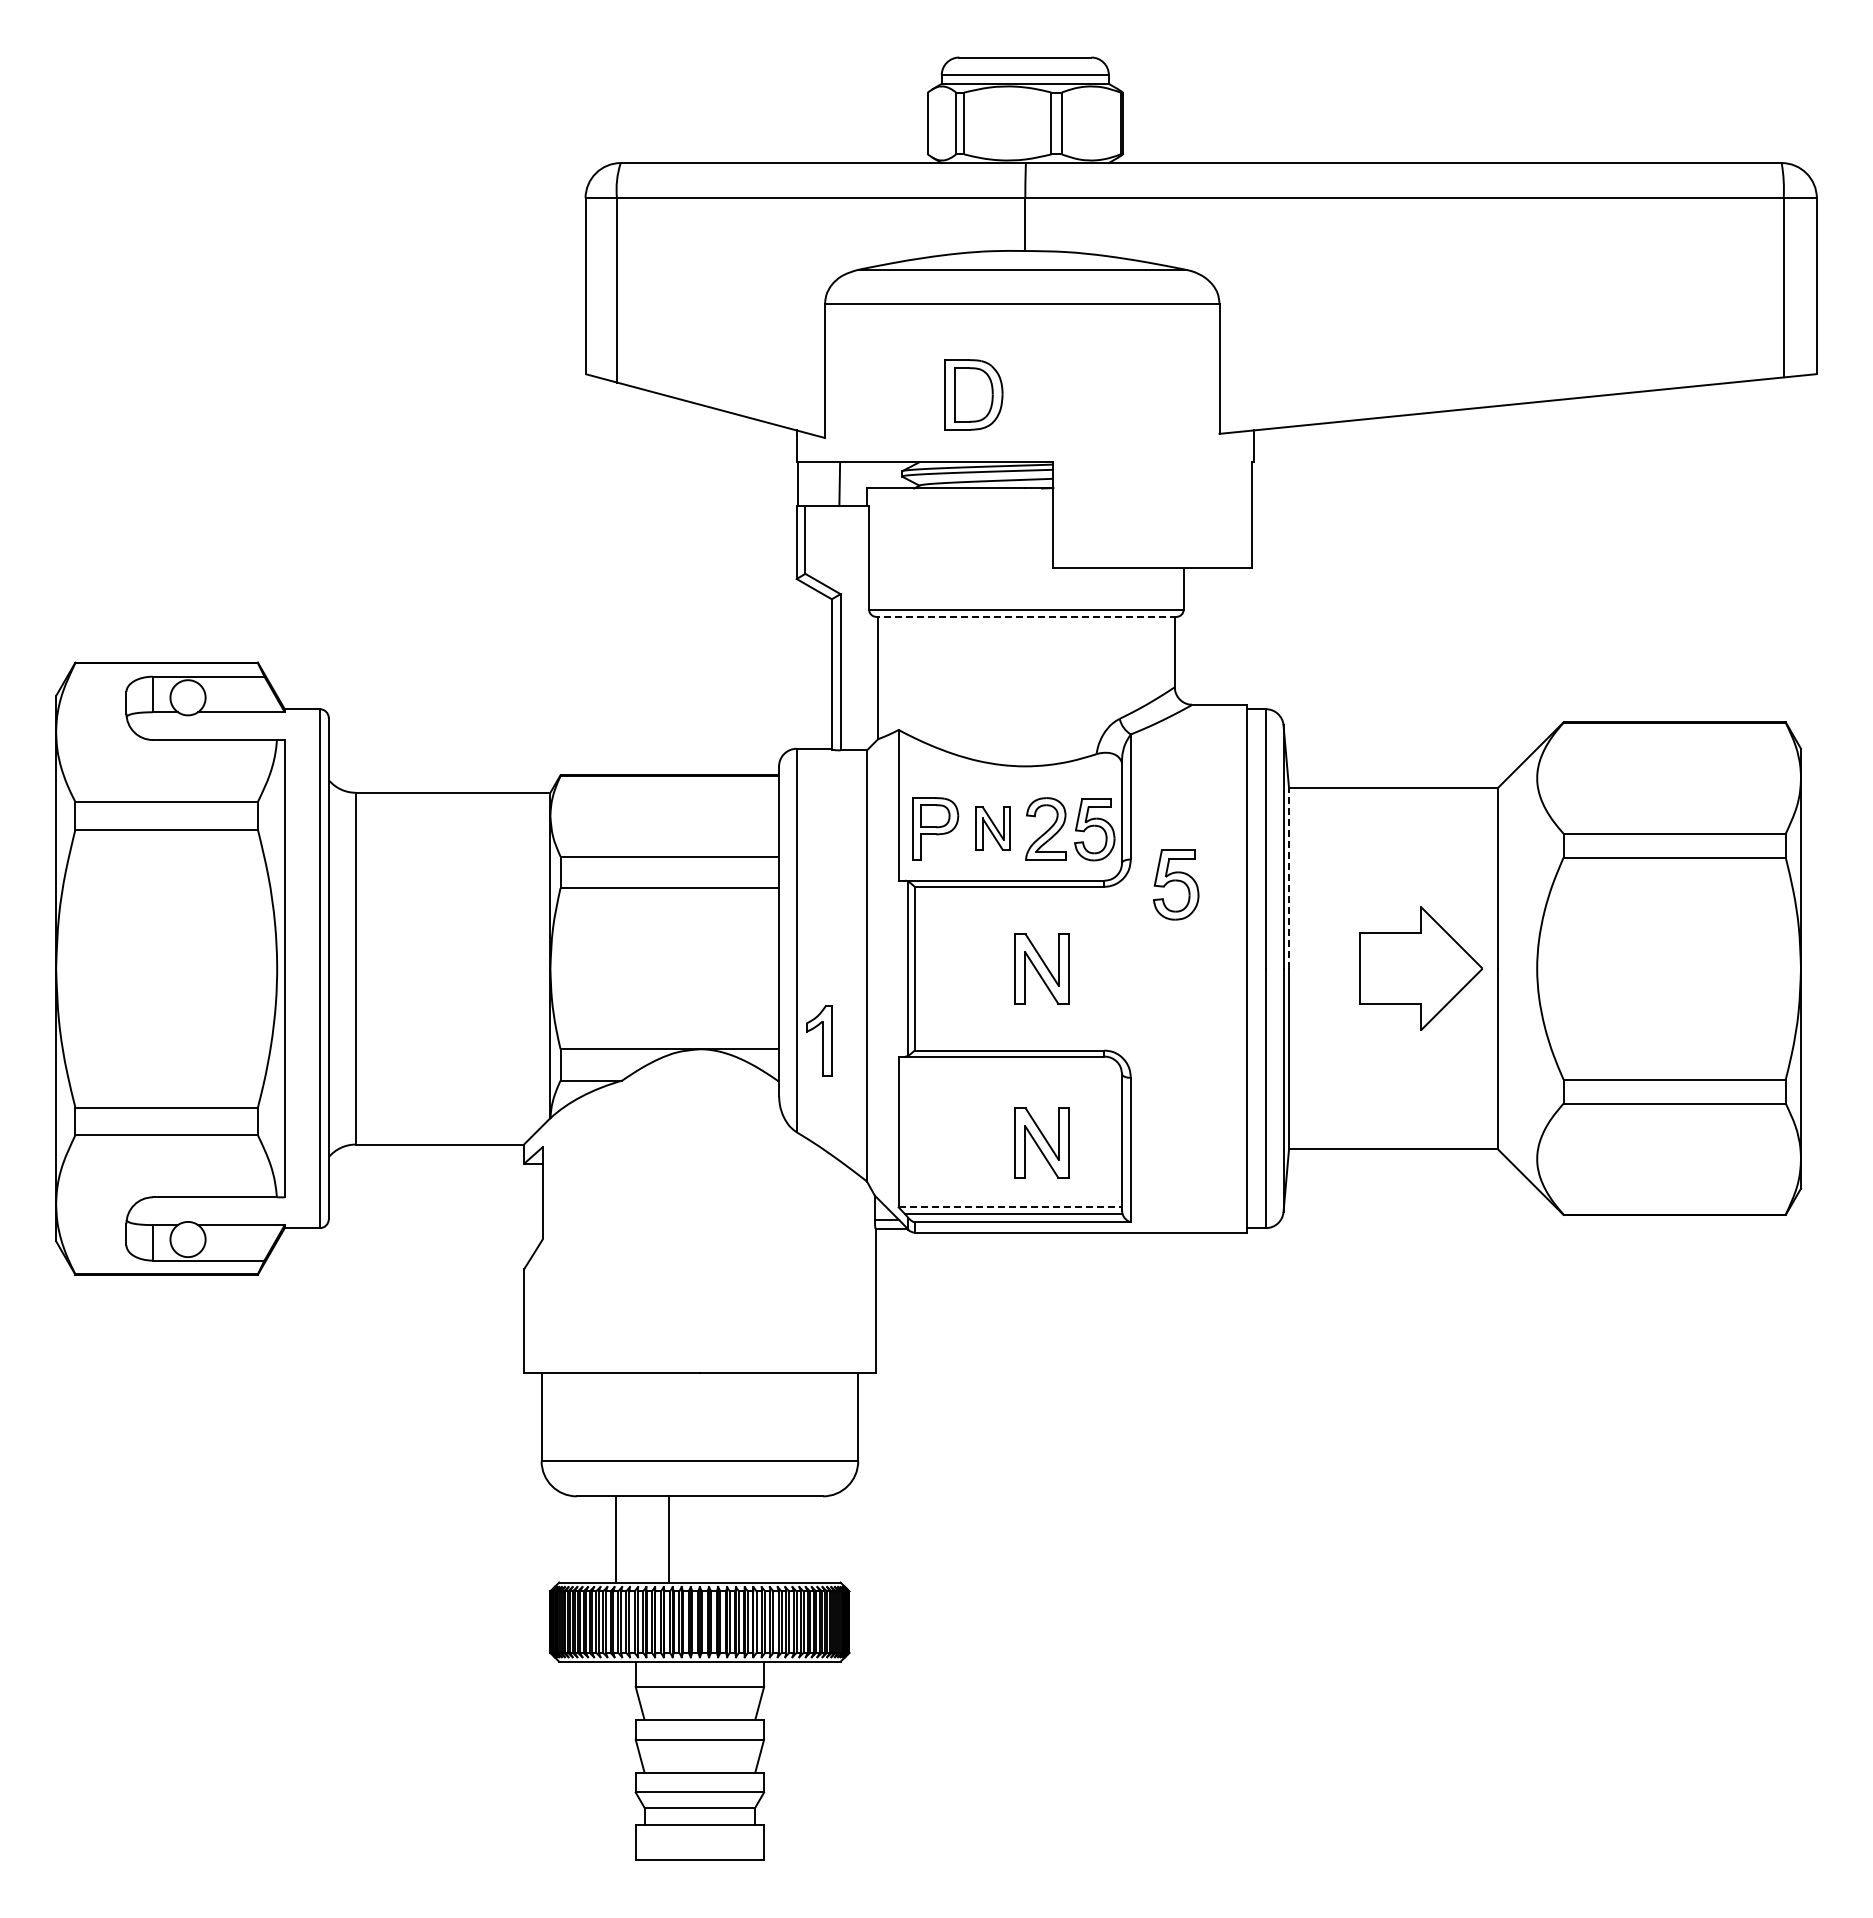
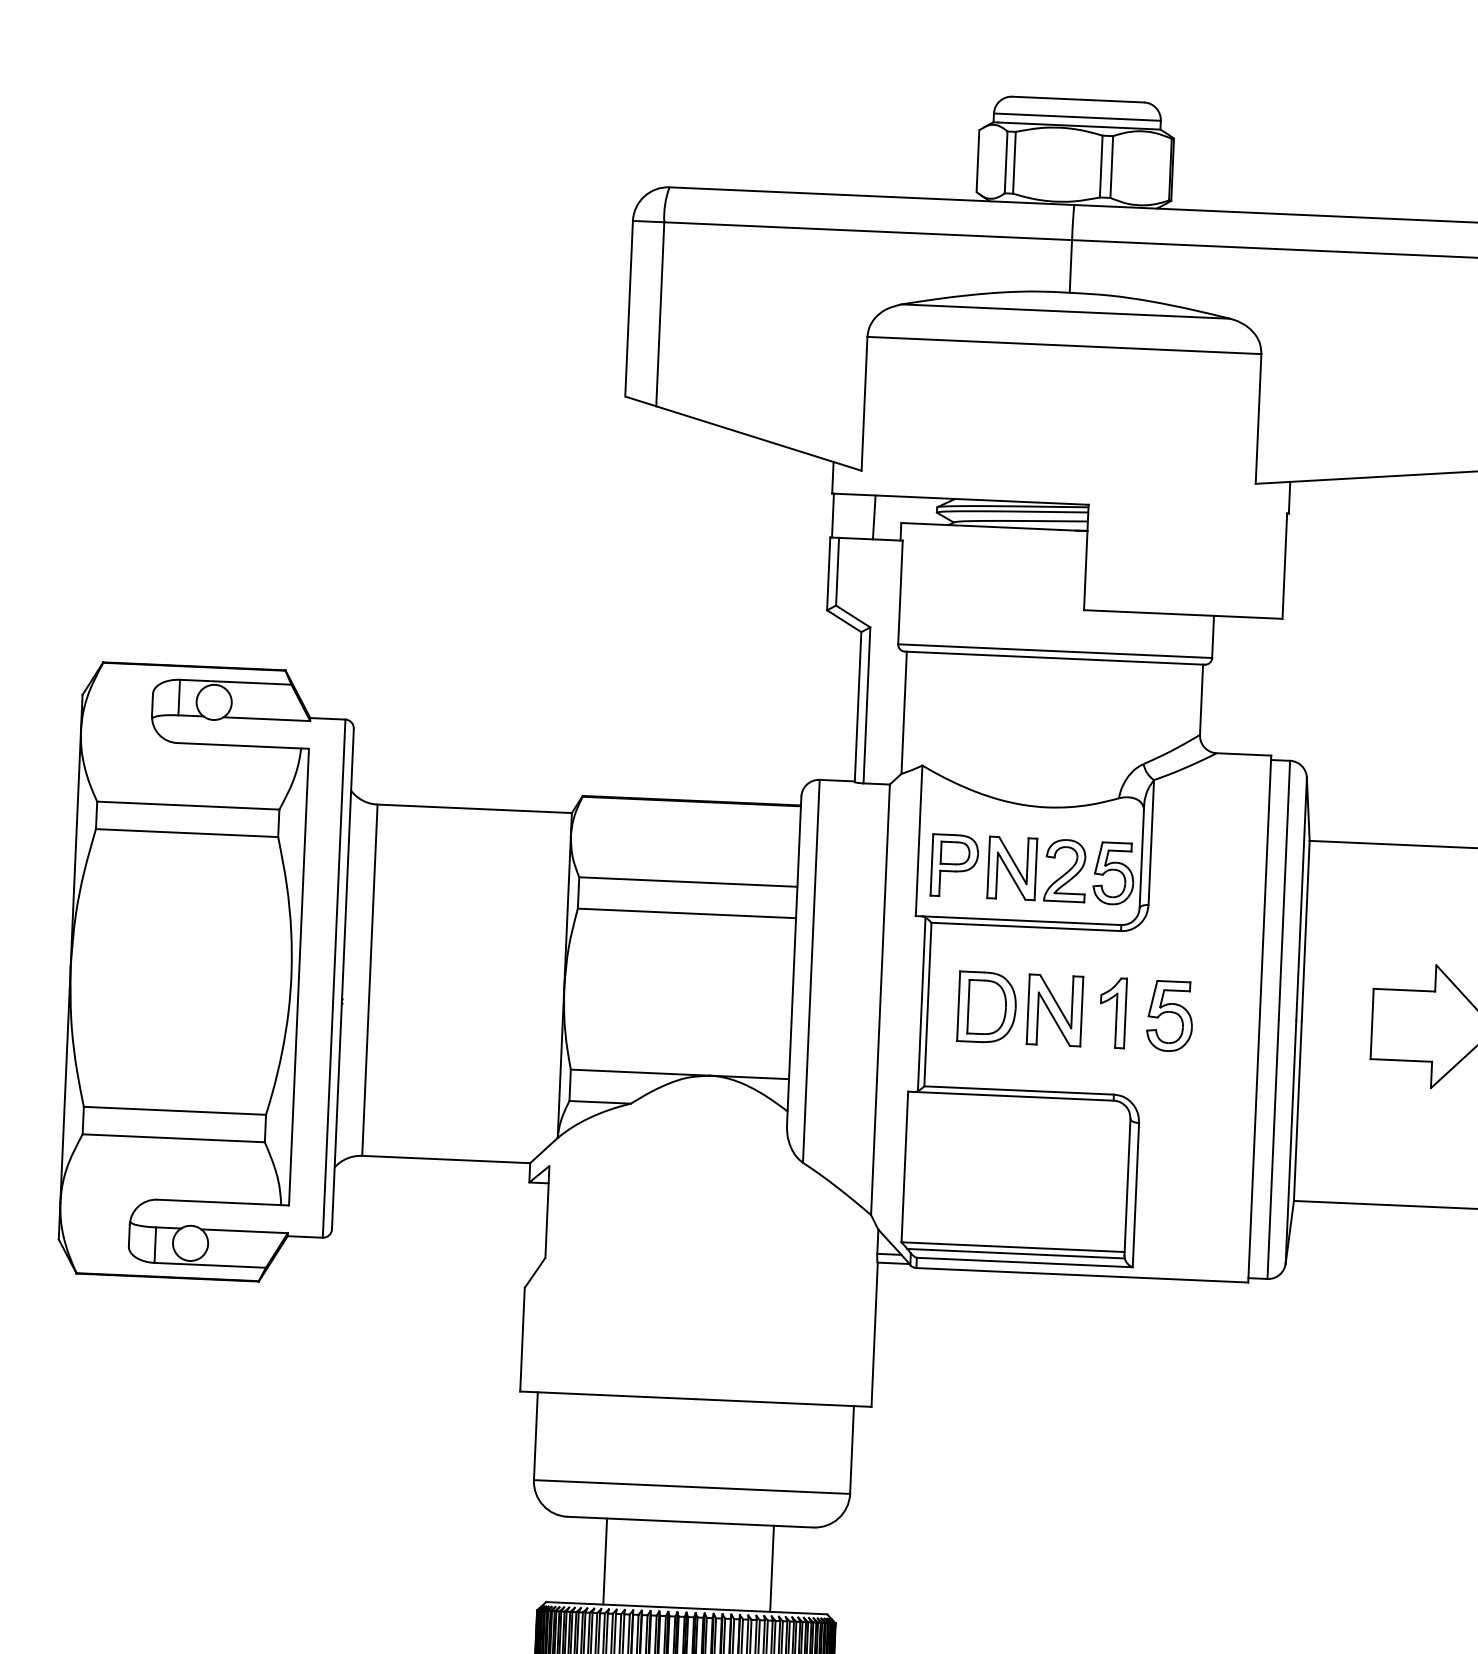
part: (973, 394) -> (986, 1006), moved
line: (1025, 616) -> (1053, 657), dashed -> solid
part: (992, 828) -> (1011, 868), size x1.43
line: (1289, 878) -> (1306, 930), dashed -> solid
part: (1176, 884) -> (1170, 1016), moved
part: (819, 1040) -> (1113, 1012), moved
part: (1041, 1142) -> (1047, 1183), removed
line: (1010, 1207) -> (1013, 1247), dashed -> solid
line: (669, 1539) -> (772, 1568), moved

